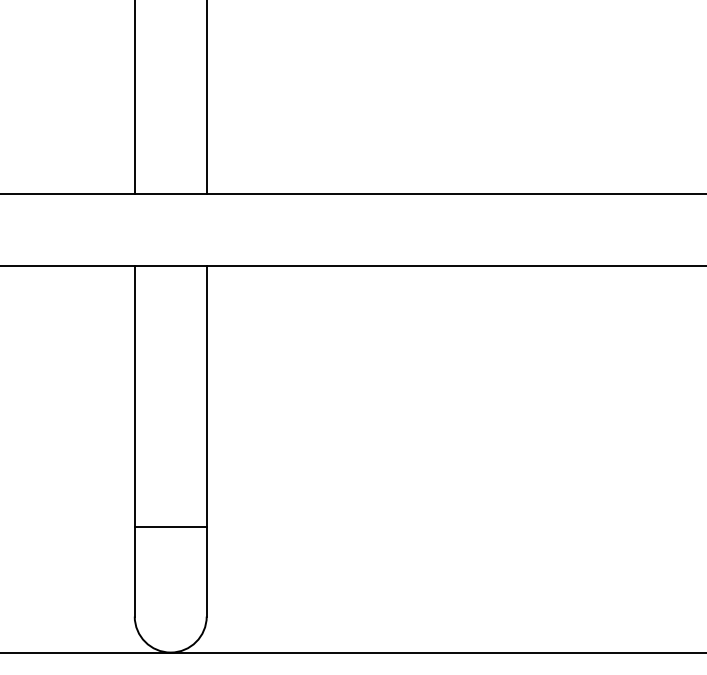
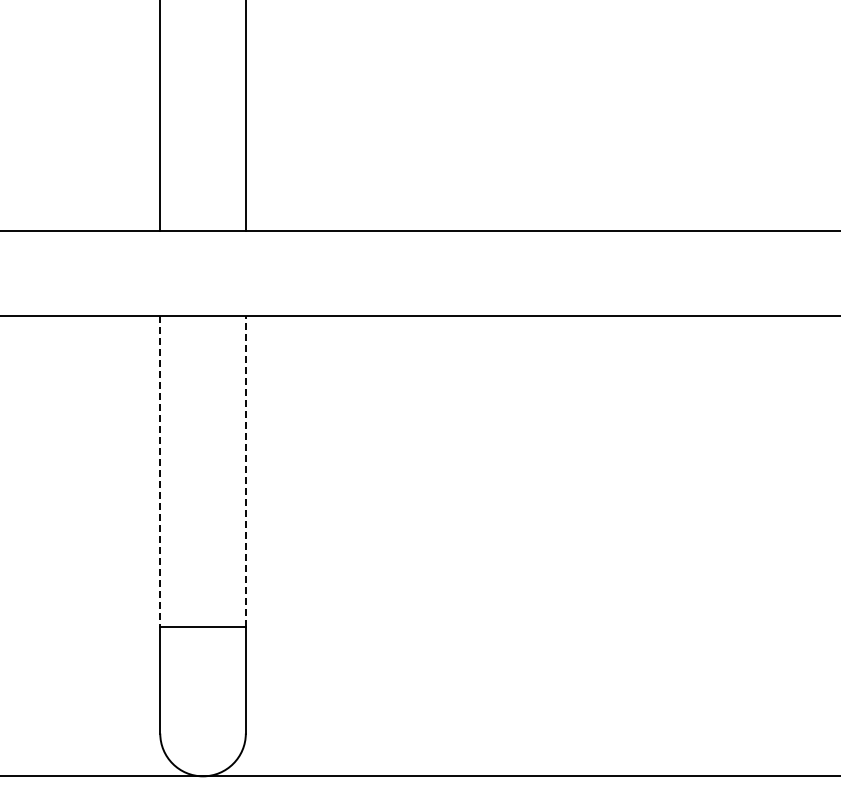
line: (206, 395) -> (245, 470), solid -> dashed
line: (134, 396) -> (160, 471), solid -> dashed

